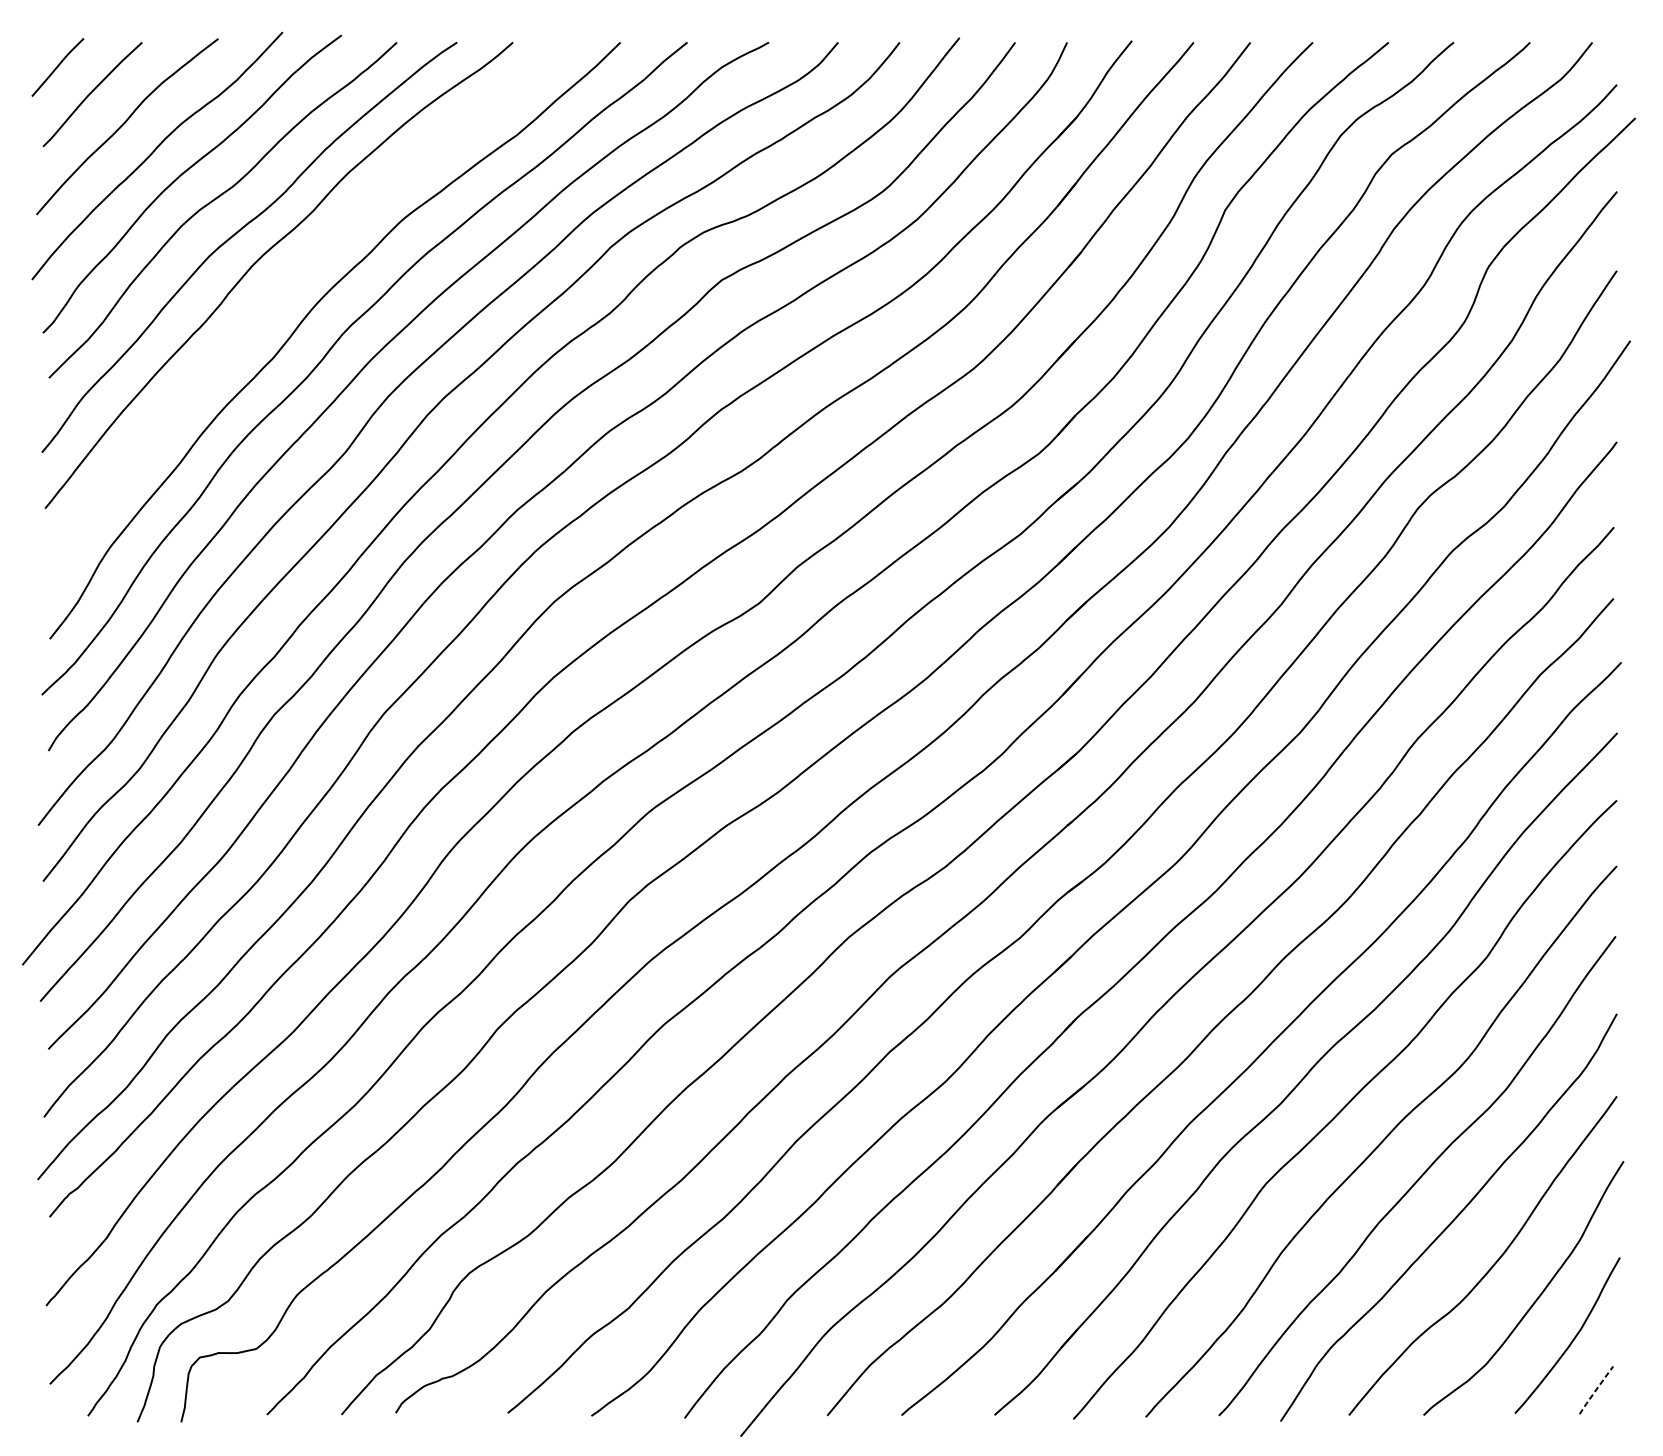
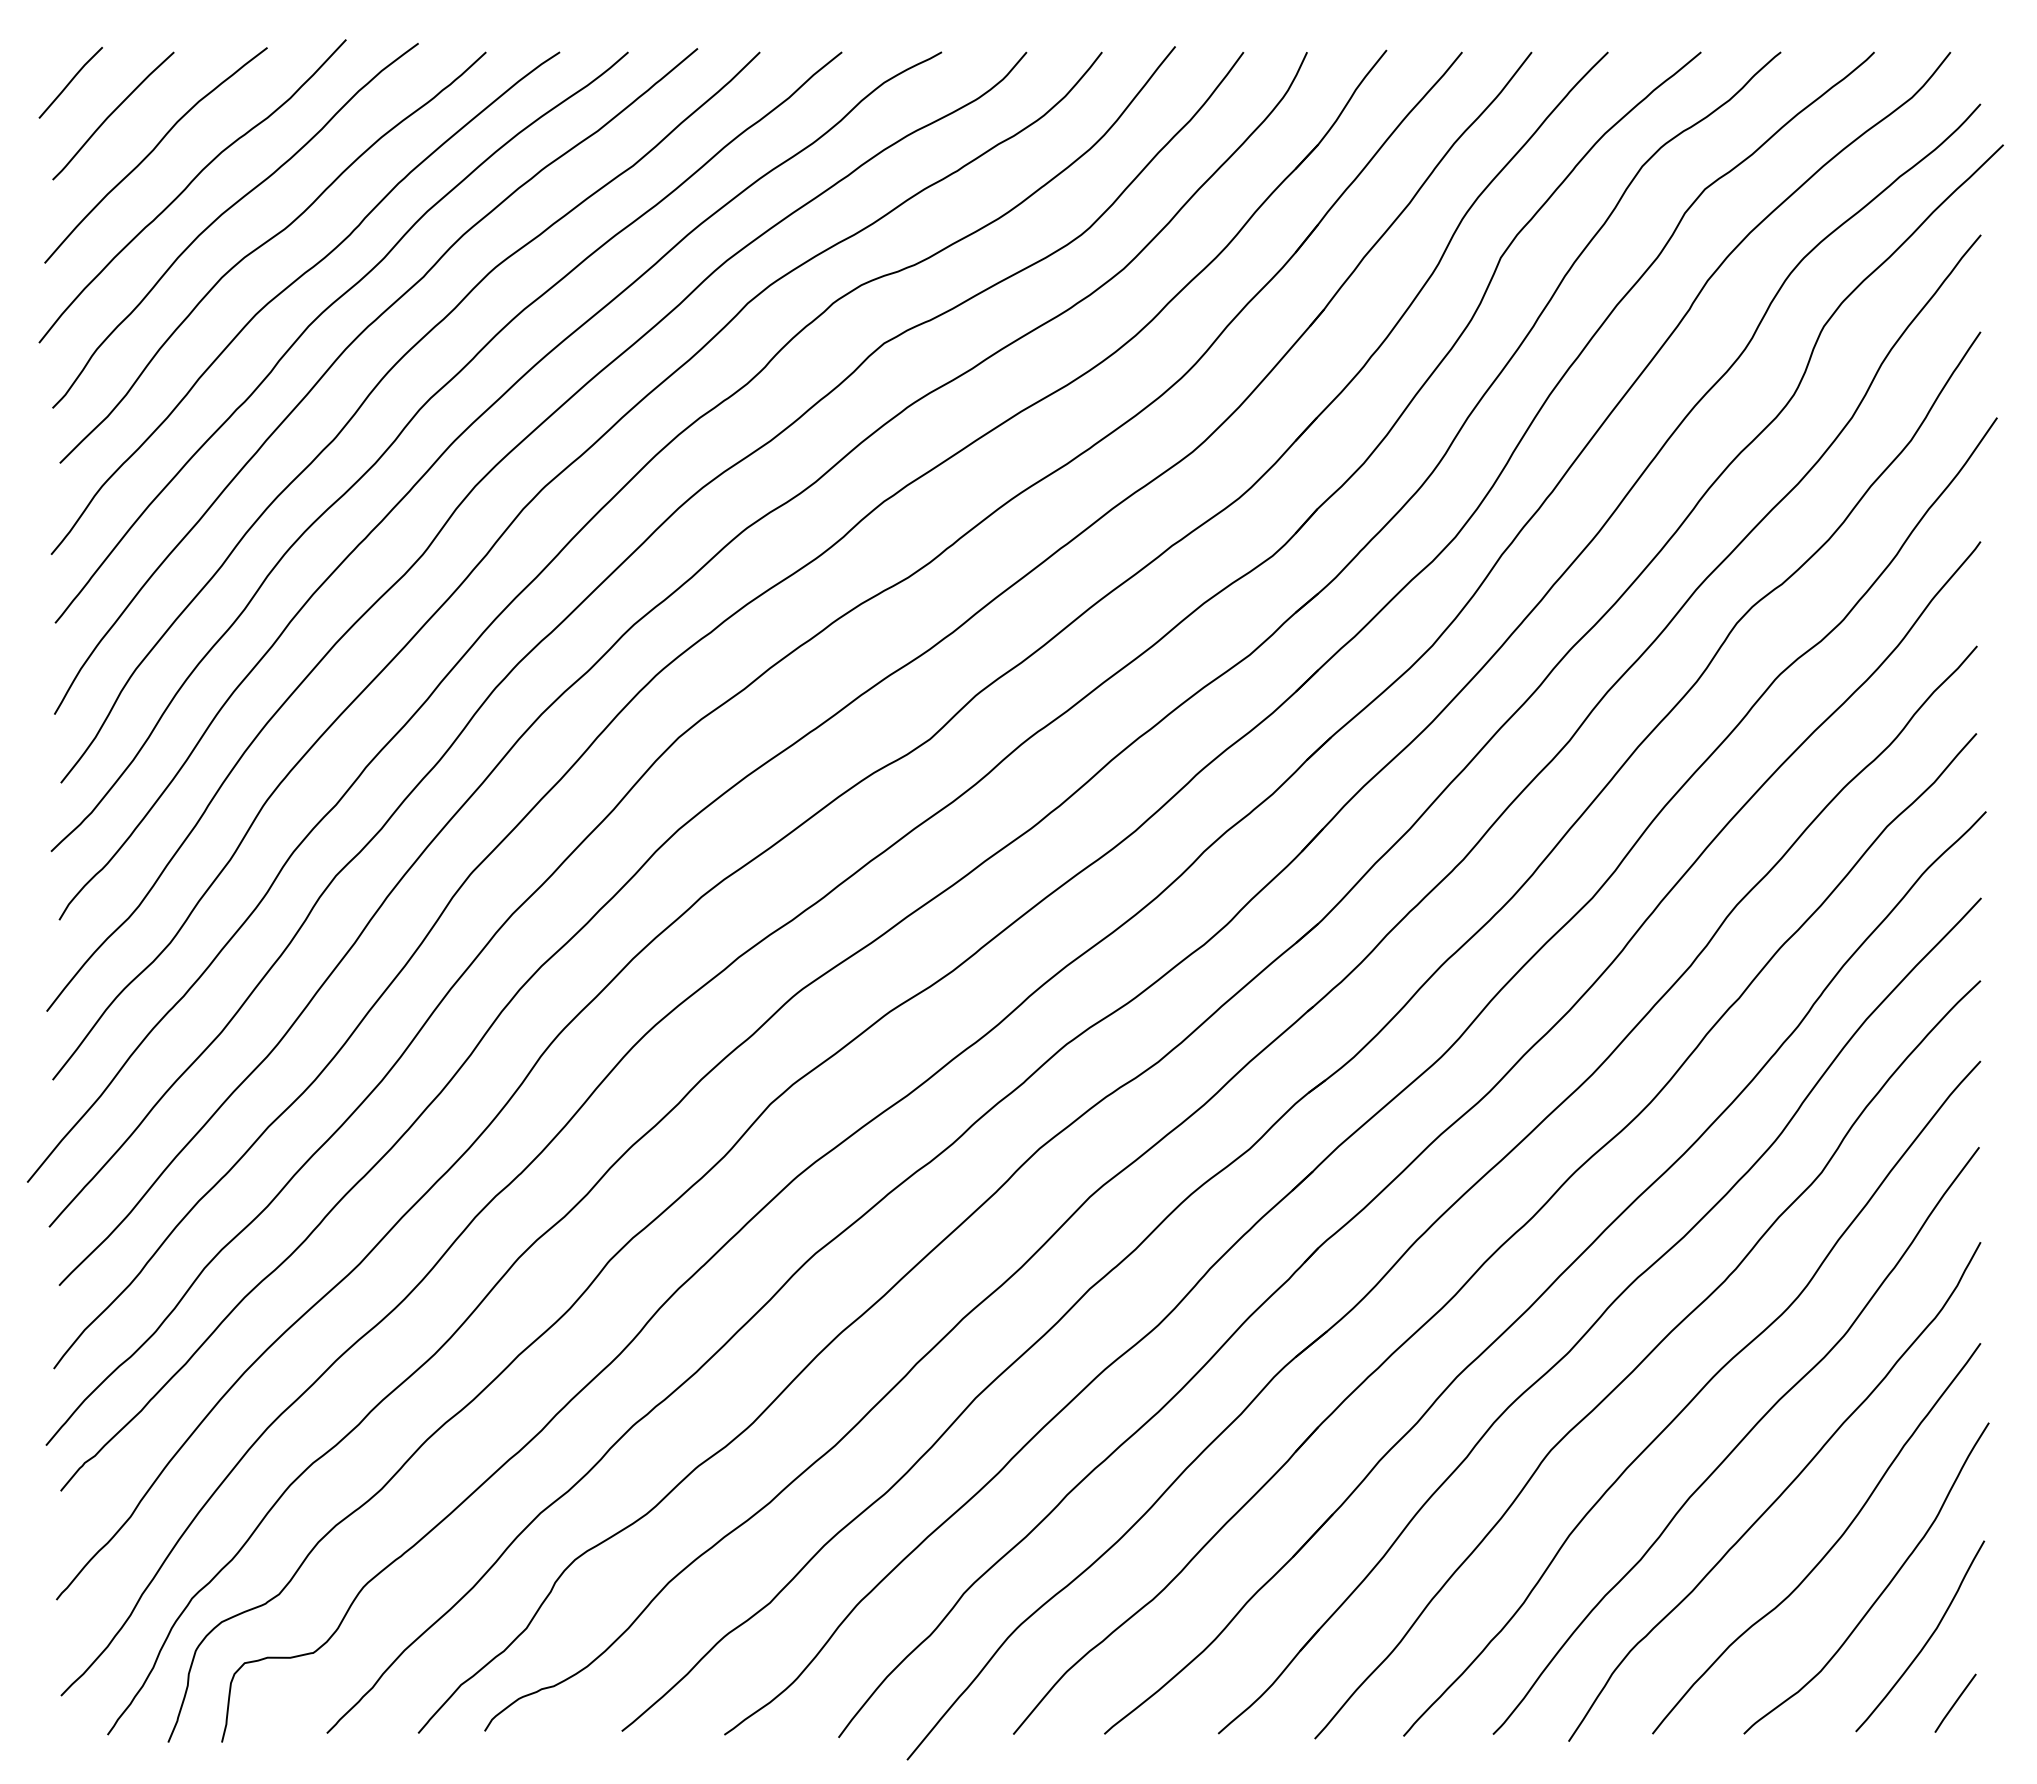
curve: (281, 287) -> (344, 352), added
line: (1596, 1390) -> (1955, 1703), dashed -> solid

